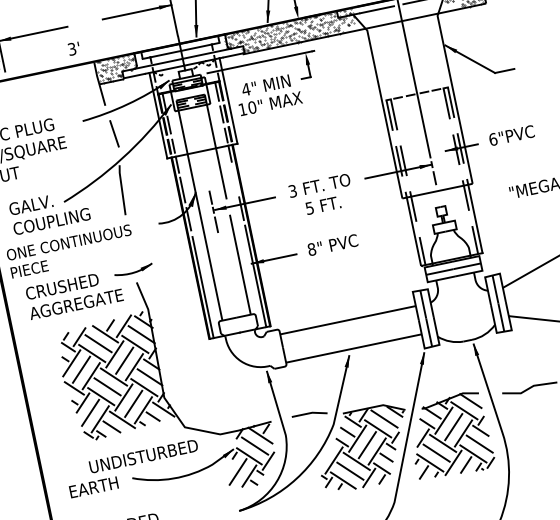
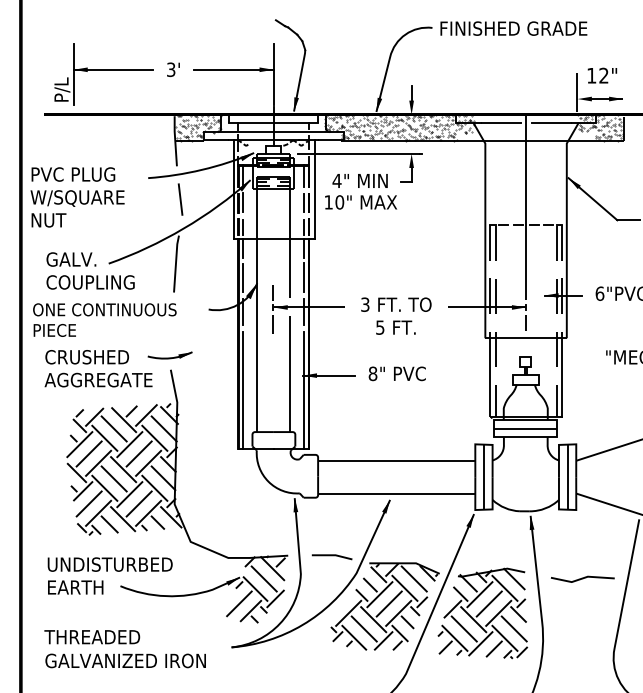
text: (74, 48) -> (173, 69), moved
line: (235, 177) -> (304, 276), added
text: (143, 456) -> (109, 564), moved

